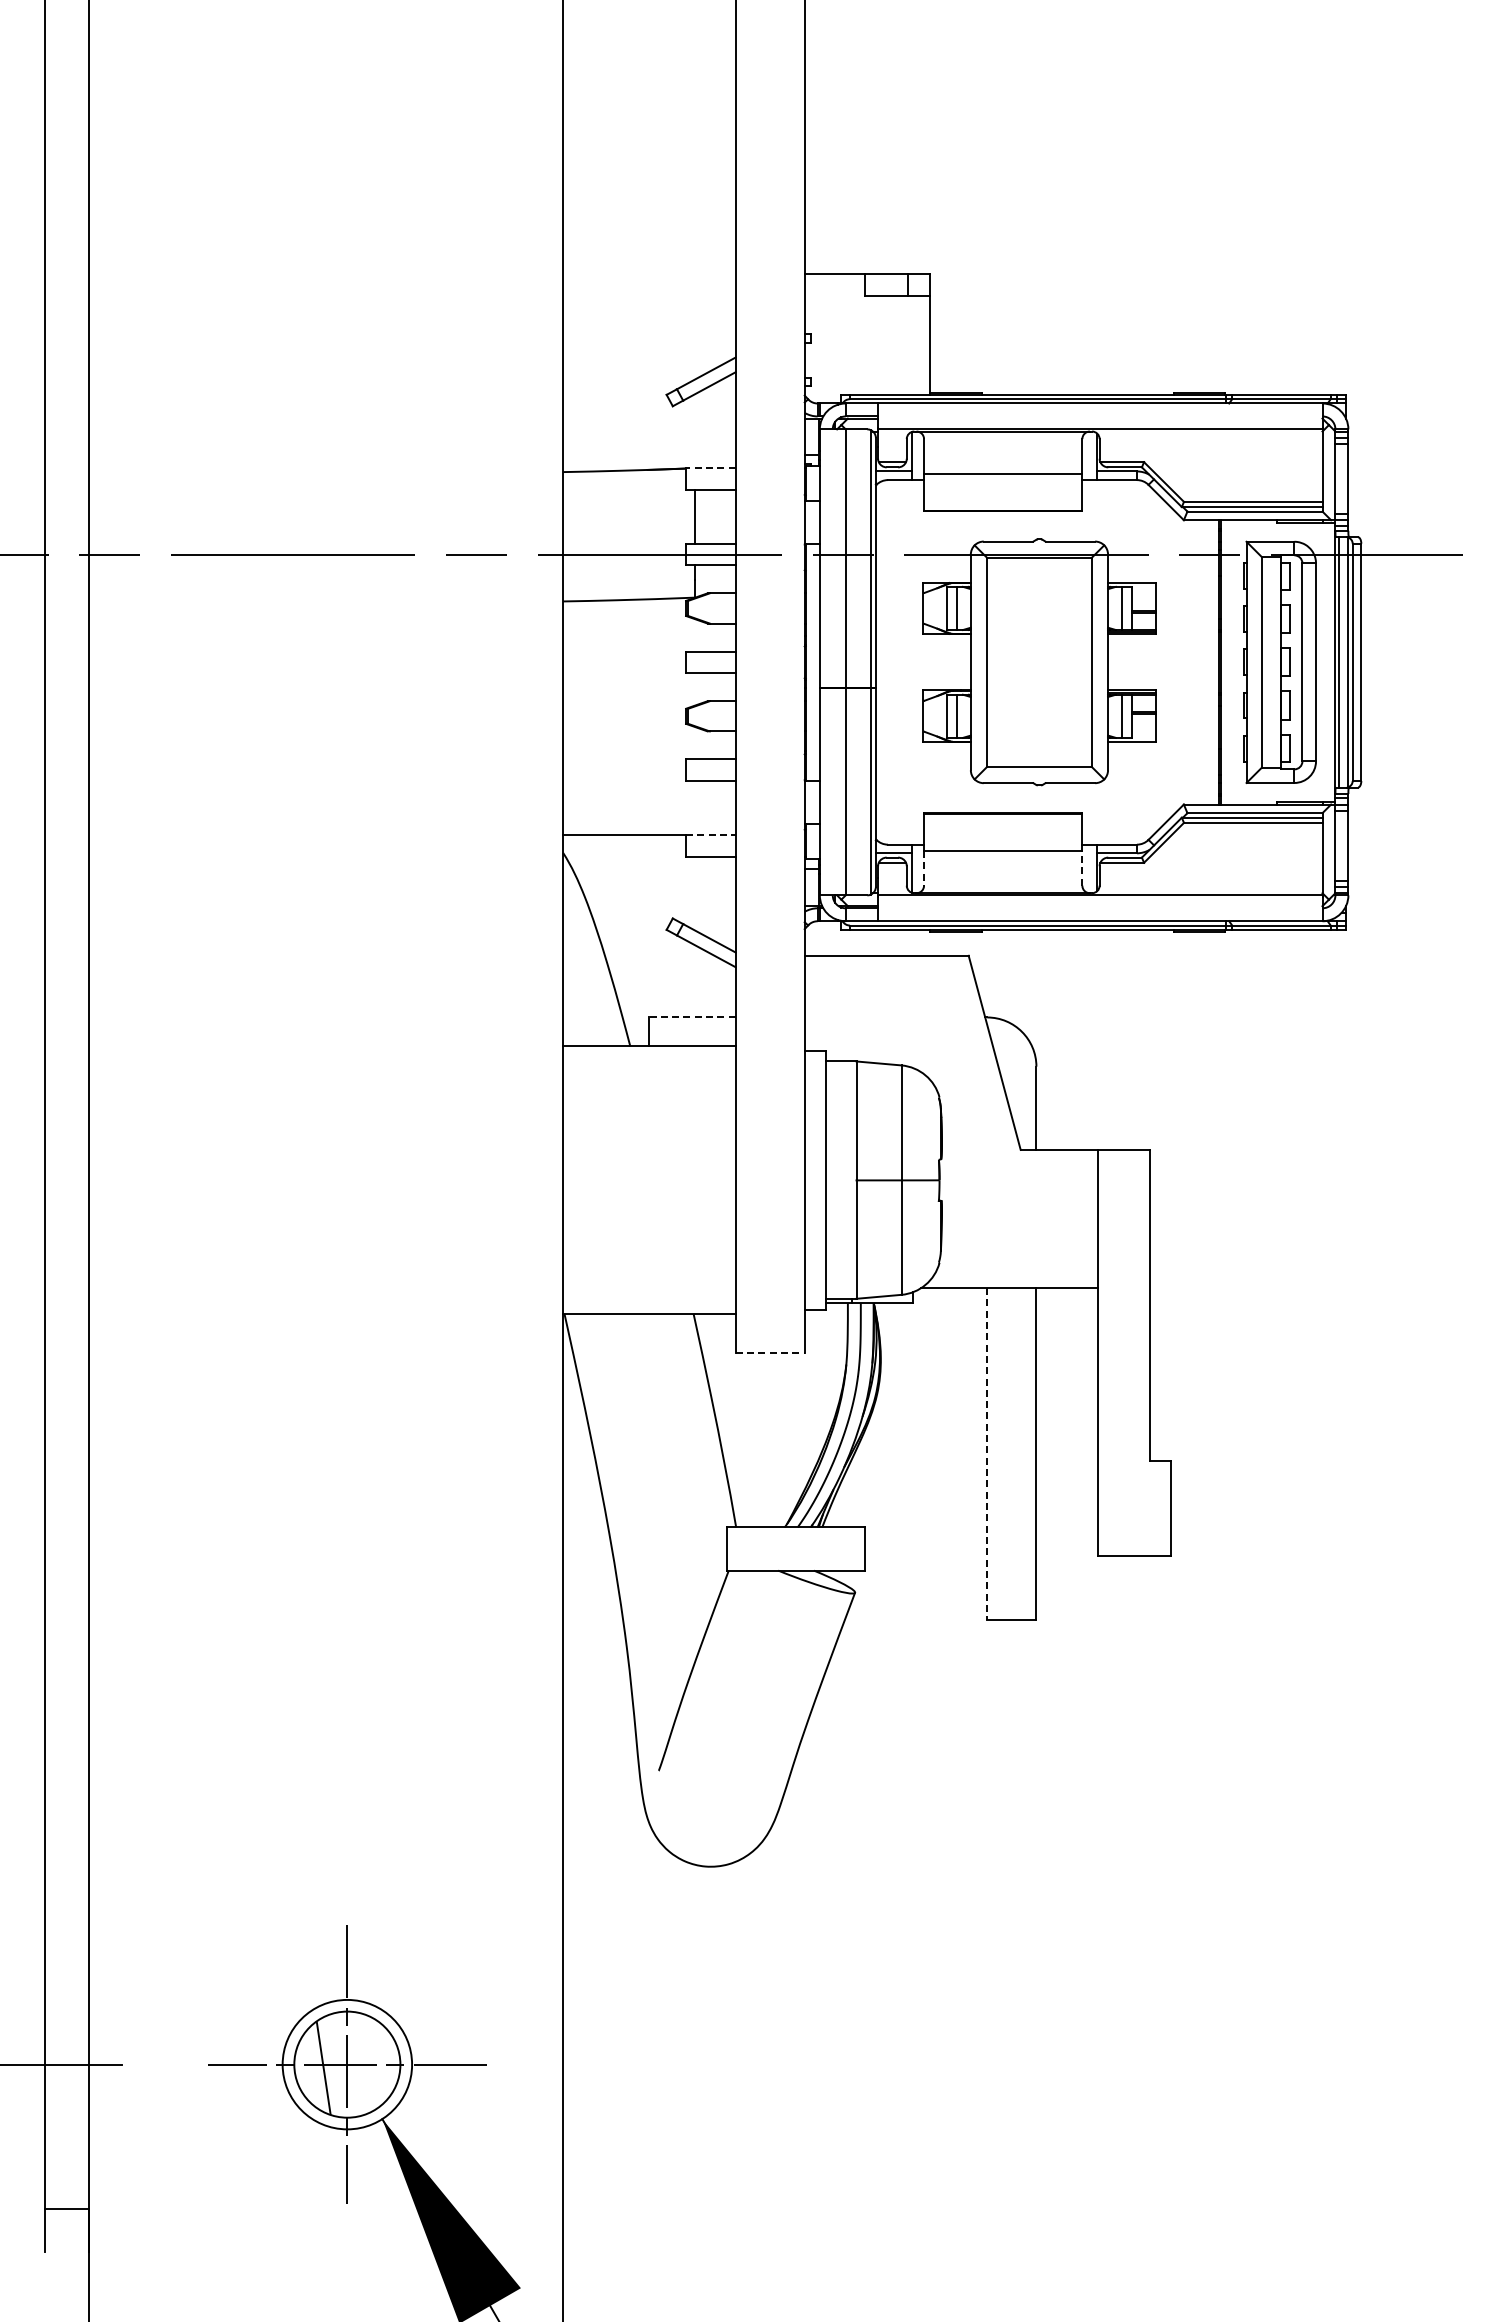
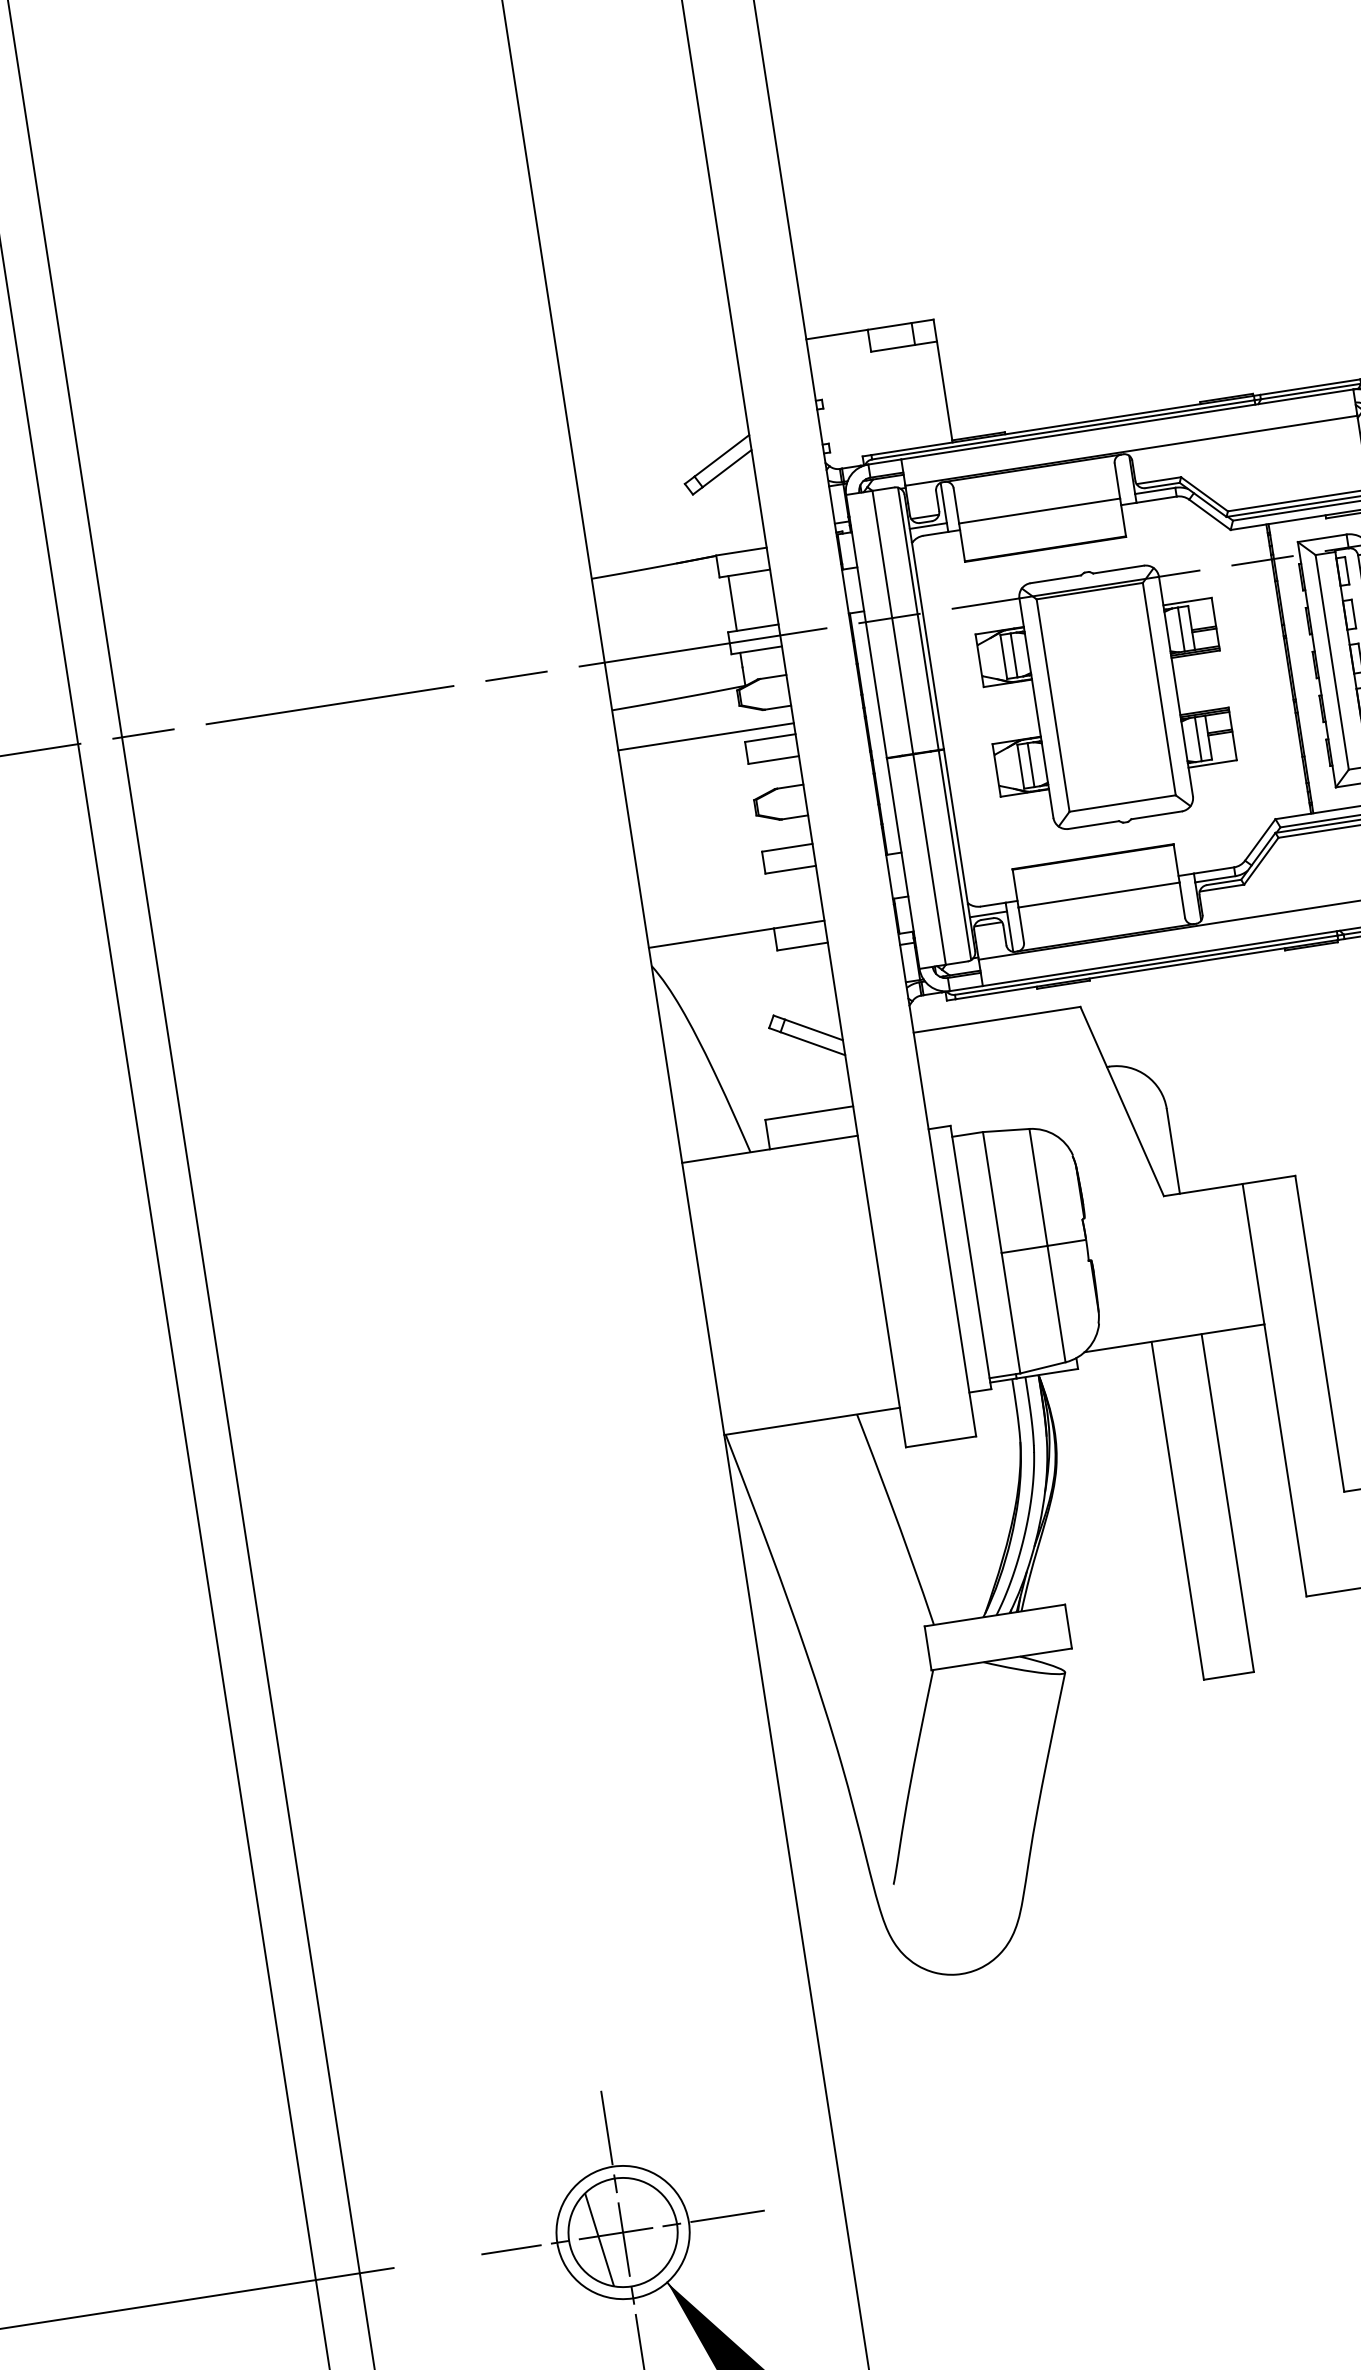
line: (710, 468) -> (741, 551), dashed -> solid
line: (649, 640) -> (706, 736), added
line: (710, 834) -> (798, 924), dashed -> solid
line: (1082, 867) -> (1182, 899), dashed -> solid
line: (924, 868) -> (1021, 925), dashed -> solid
line: (692, 1017) -> (809, 1113), dashed -> solid
line: (770, 1352) -> (941, 1441), dashed -> solid
line: (987, 1454) -> (1178, 1511), dashed -> solid

